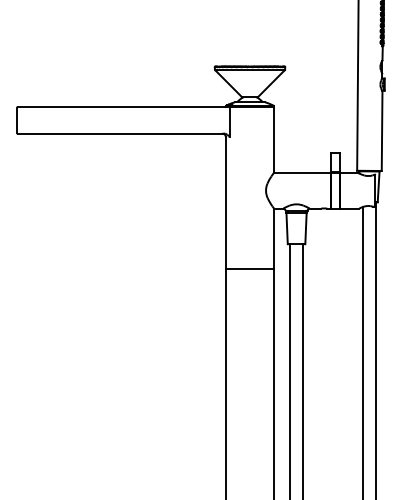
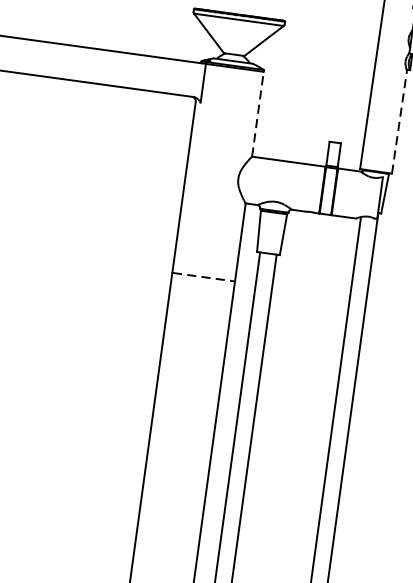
line: (382, 131) -> (399, 122), solid -> dashed
line: (274, 139) -> (258, 113), solid -> dashed
line: (250, 268) -> (204, 276), solid -> dashed

